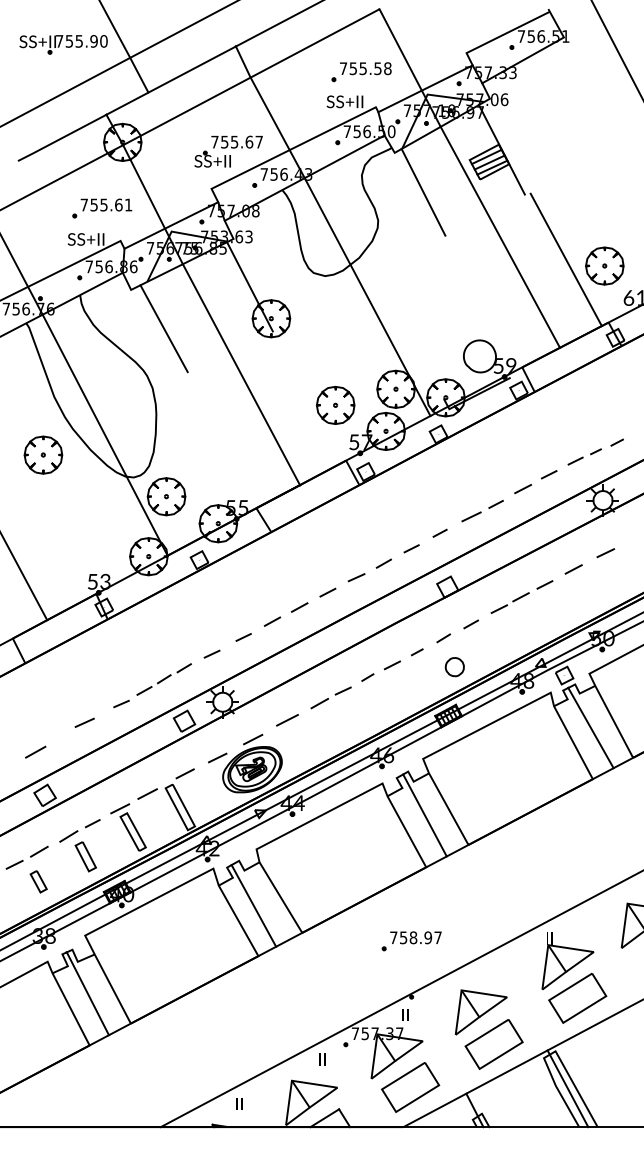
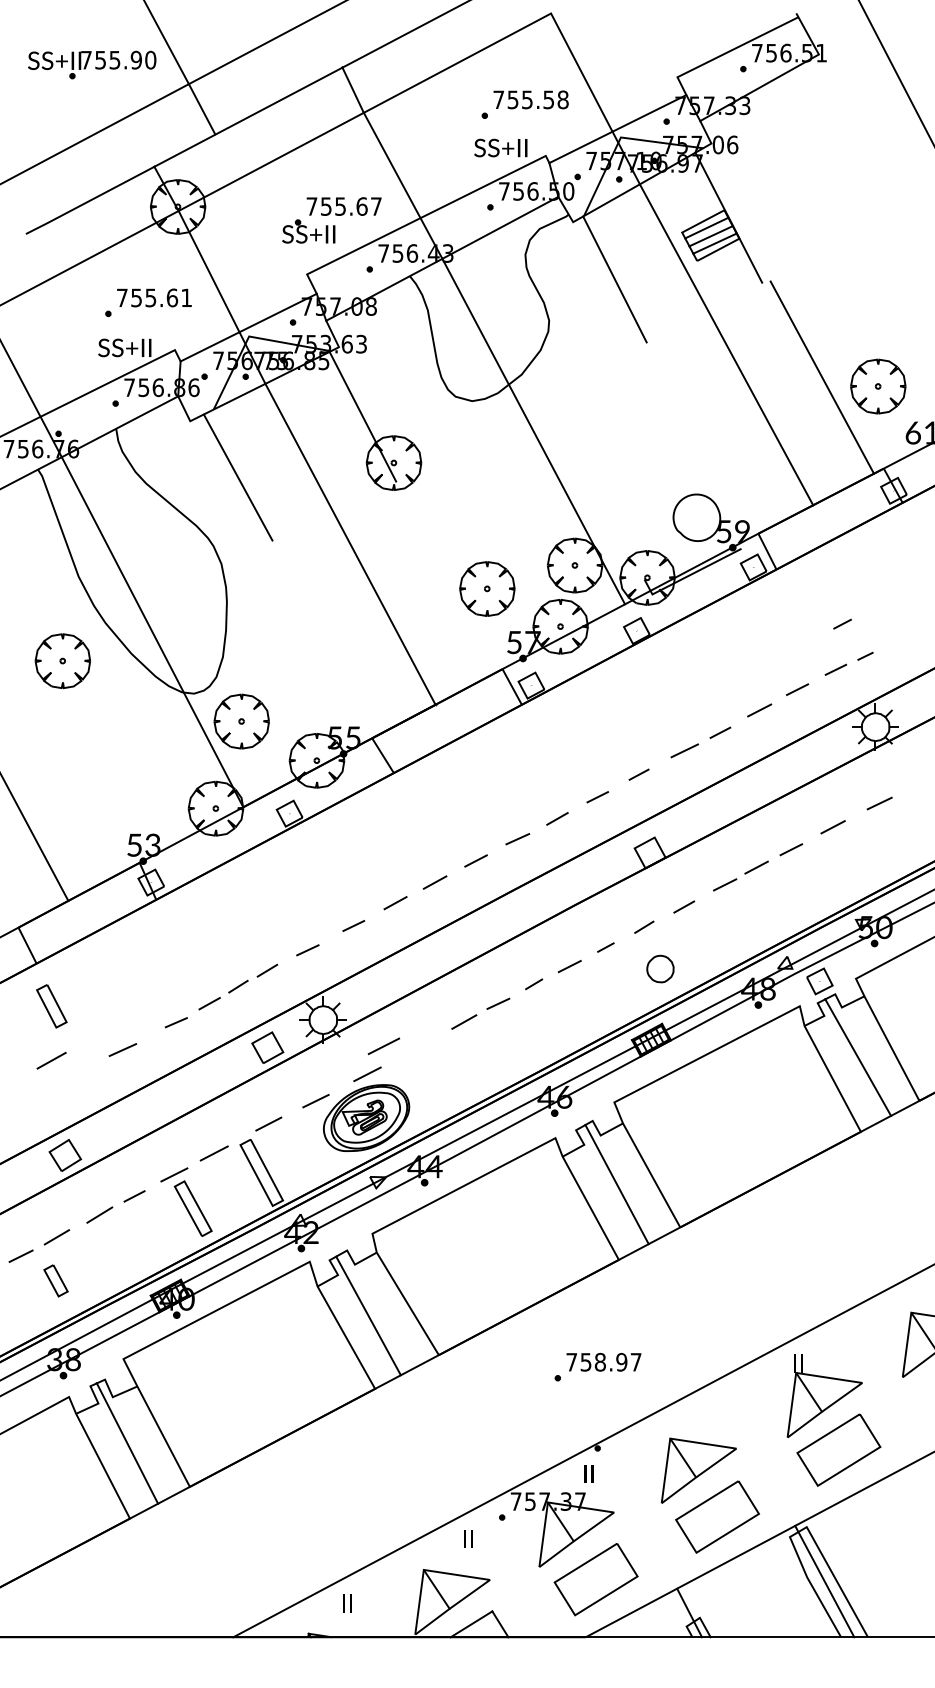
line: (616, 442) -> (841, 623), moved
line: (287, 720) -> (383, 1046), moved
line: (35, 751) -> (51, 1059), moved
part: (85, 856) -> (51, 1005), moved

